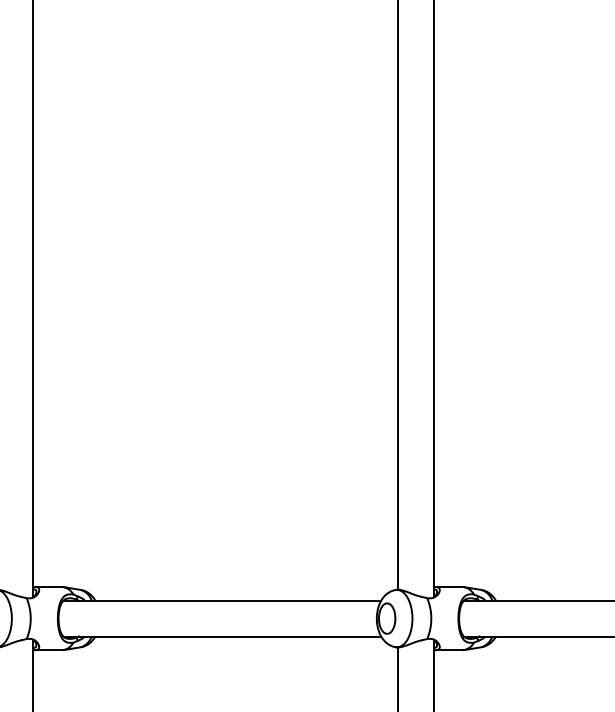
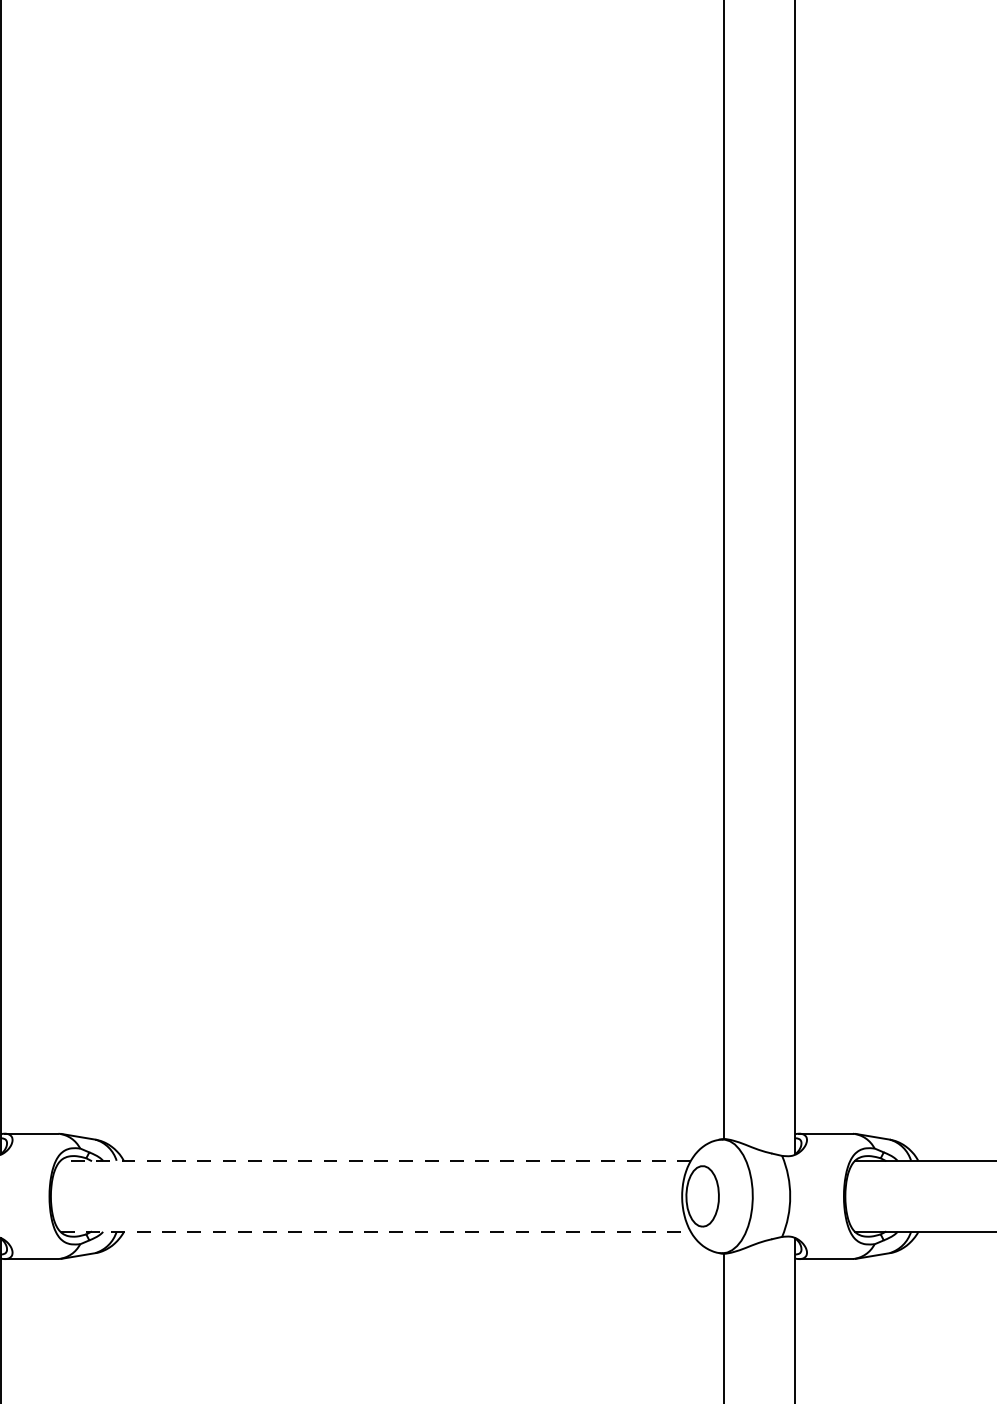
line: (222, 600) -> (376, 1160), solid -> dashed
line: (222, 636) -> (376, 1231), solid -> dashed

